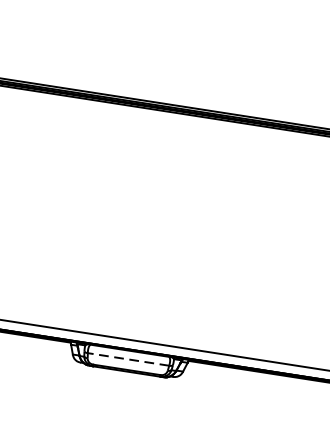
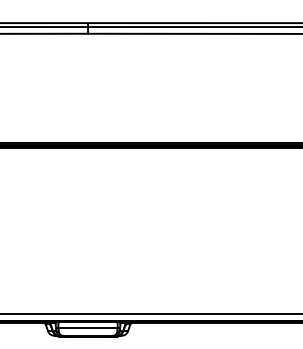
line: (129, 359) -> (88, 328), dashed -> solid

